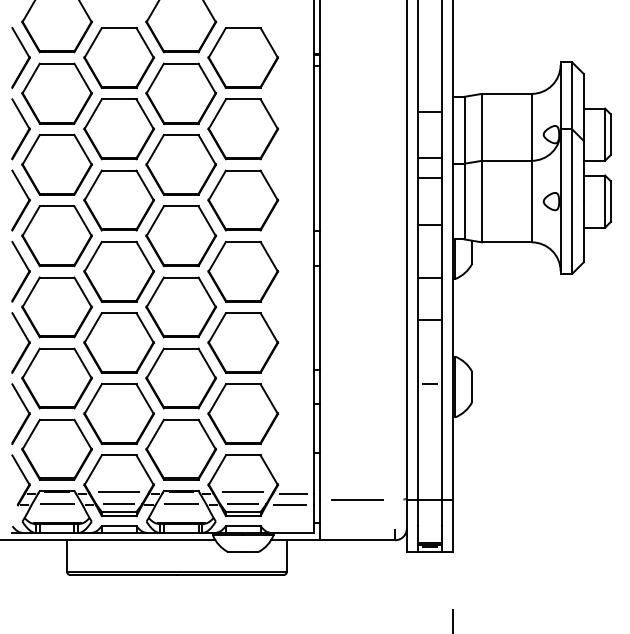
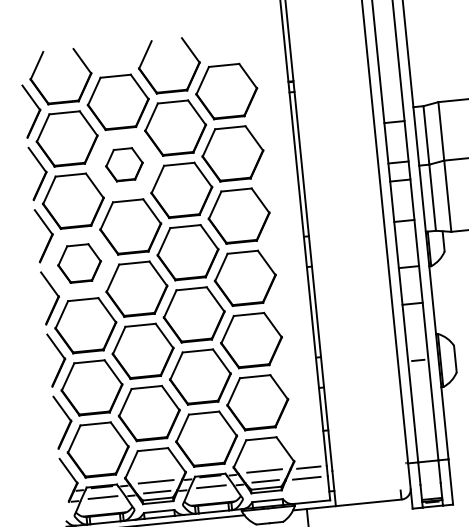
part: (118, 129) -> (123, 164), size x0.6
part: (56, 236) -> (79, 263), size x0.7
line: (357, 499) -> (365, 467), removed

